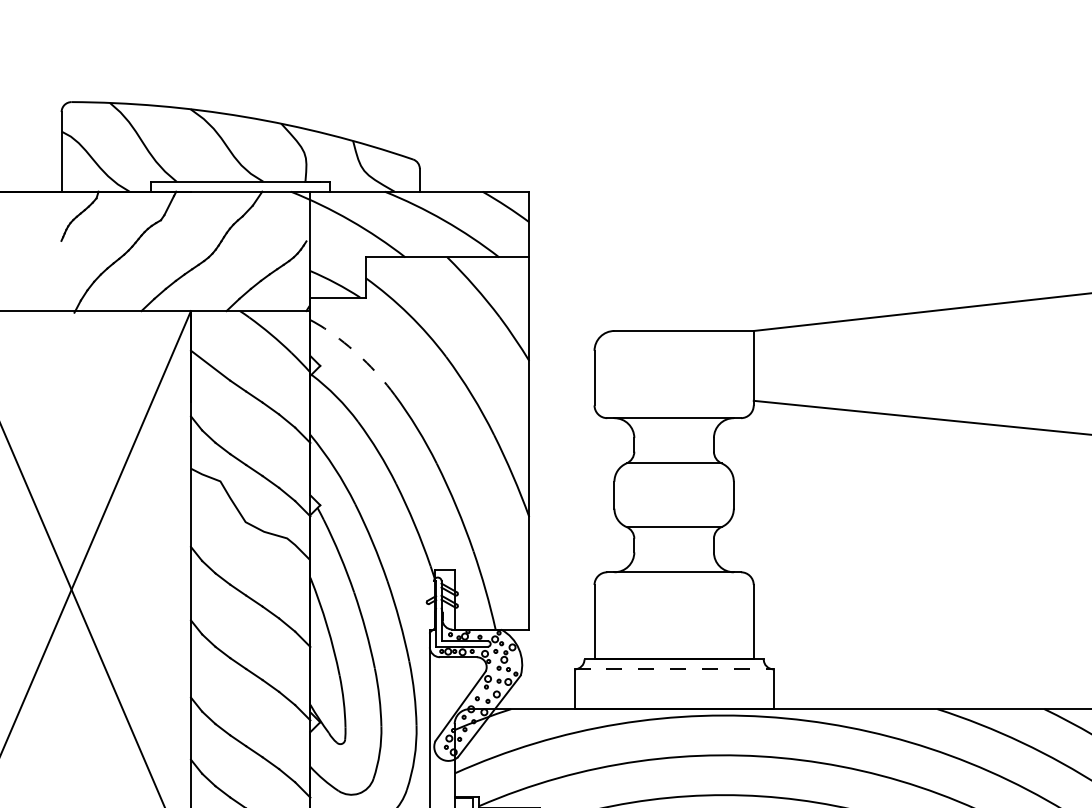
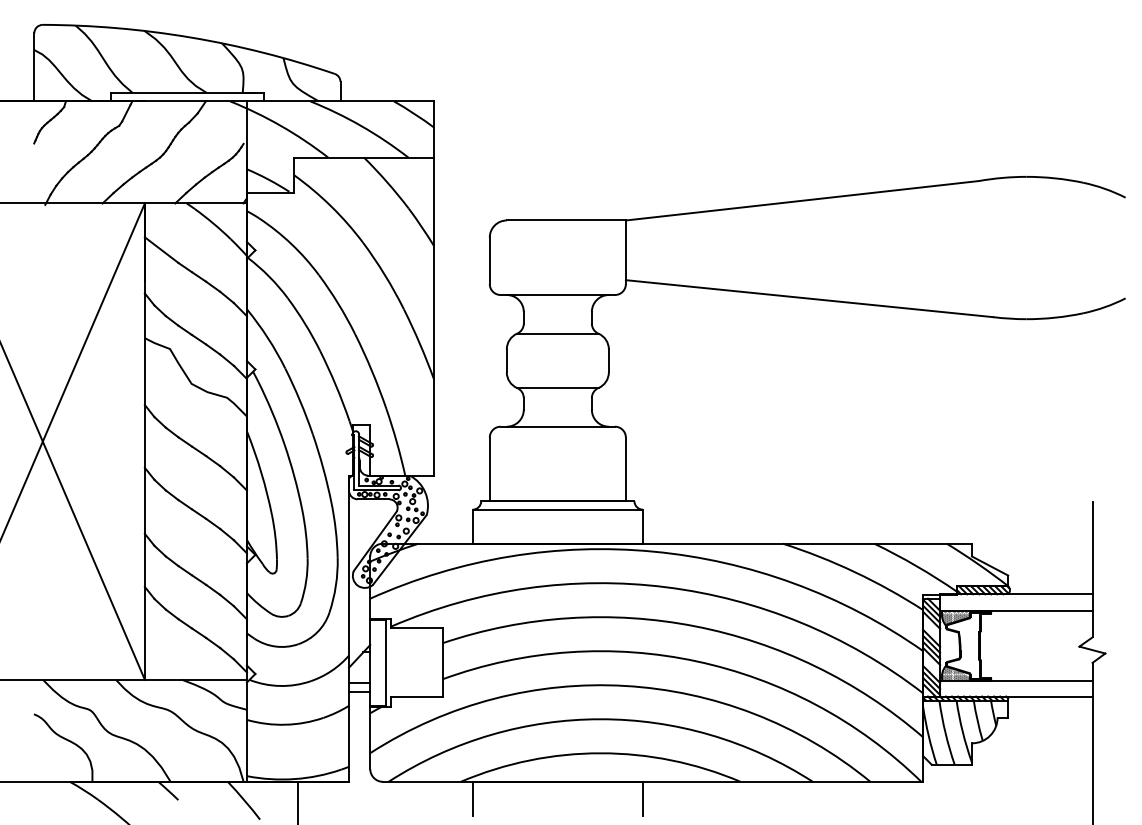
arc: (362, 359) -> (291, 244), dashed -> solid
line: (674, 669) -> (558, 509), dashed -> solid

